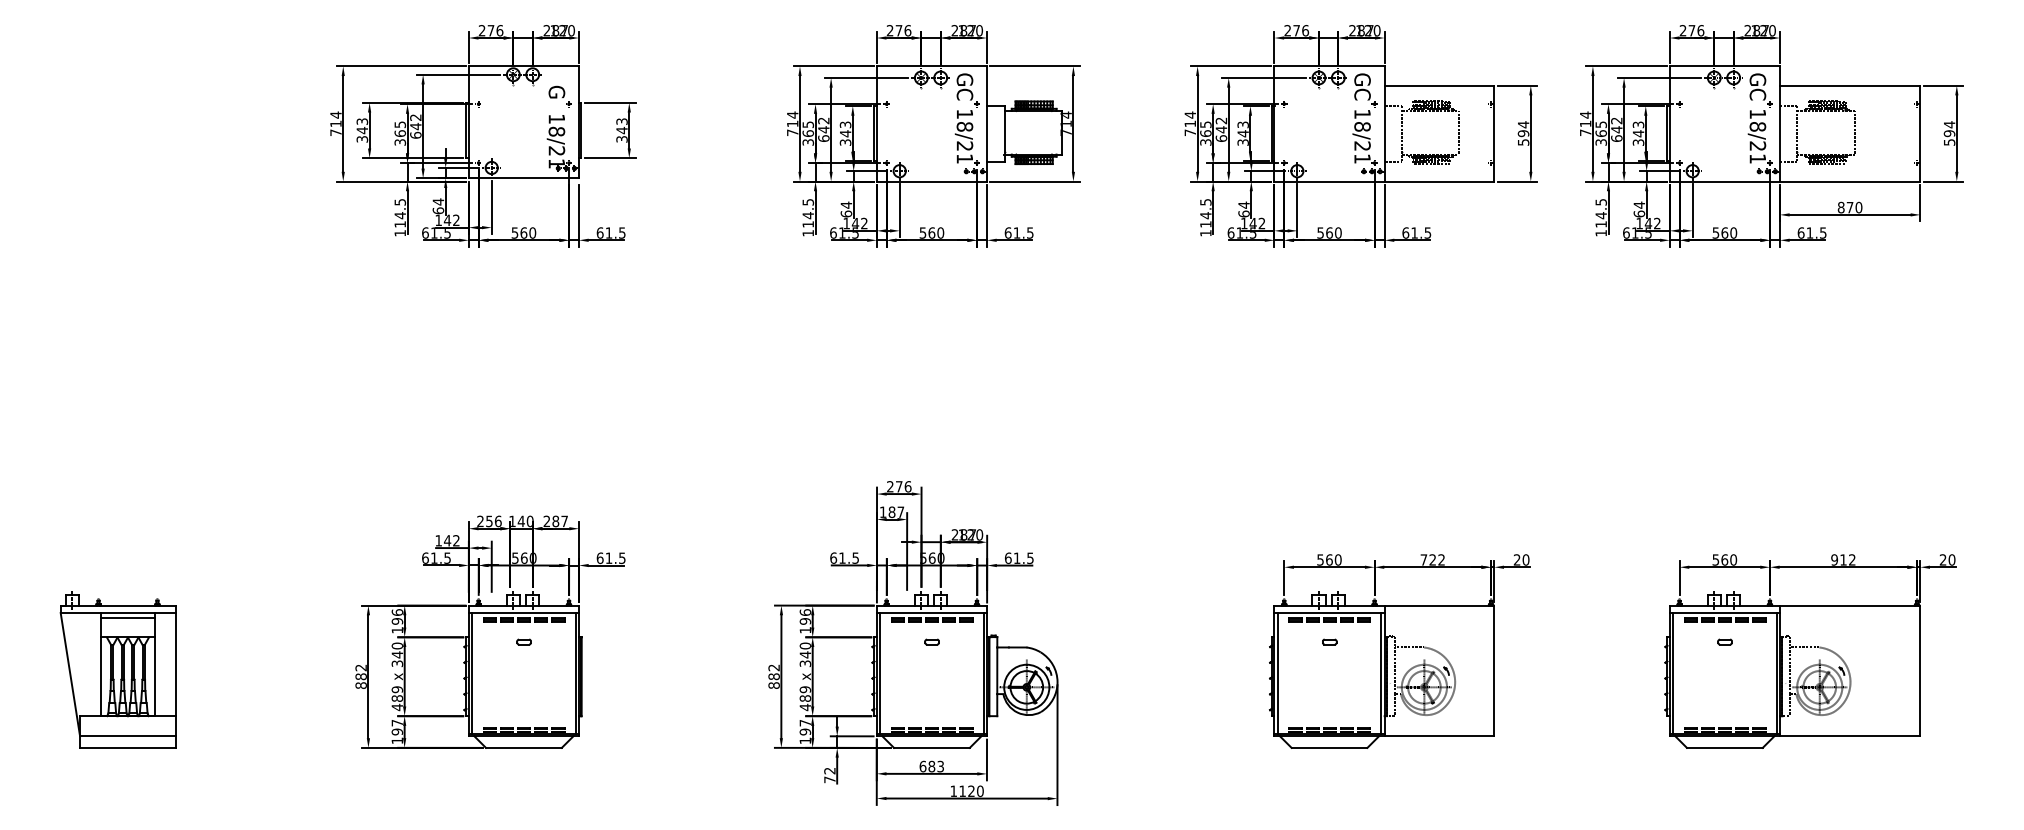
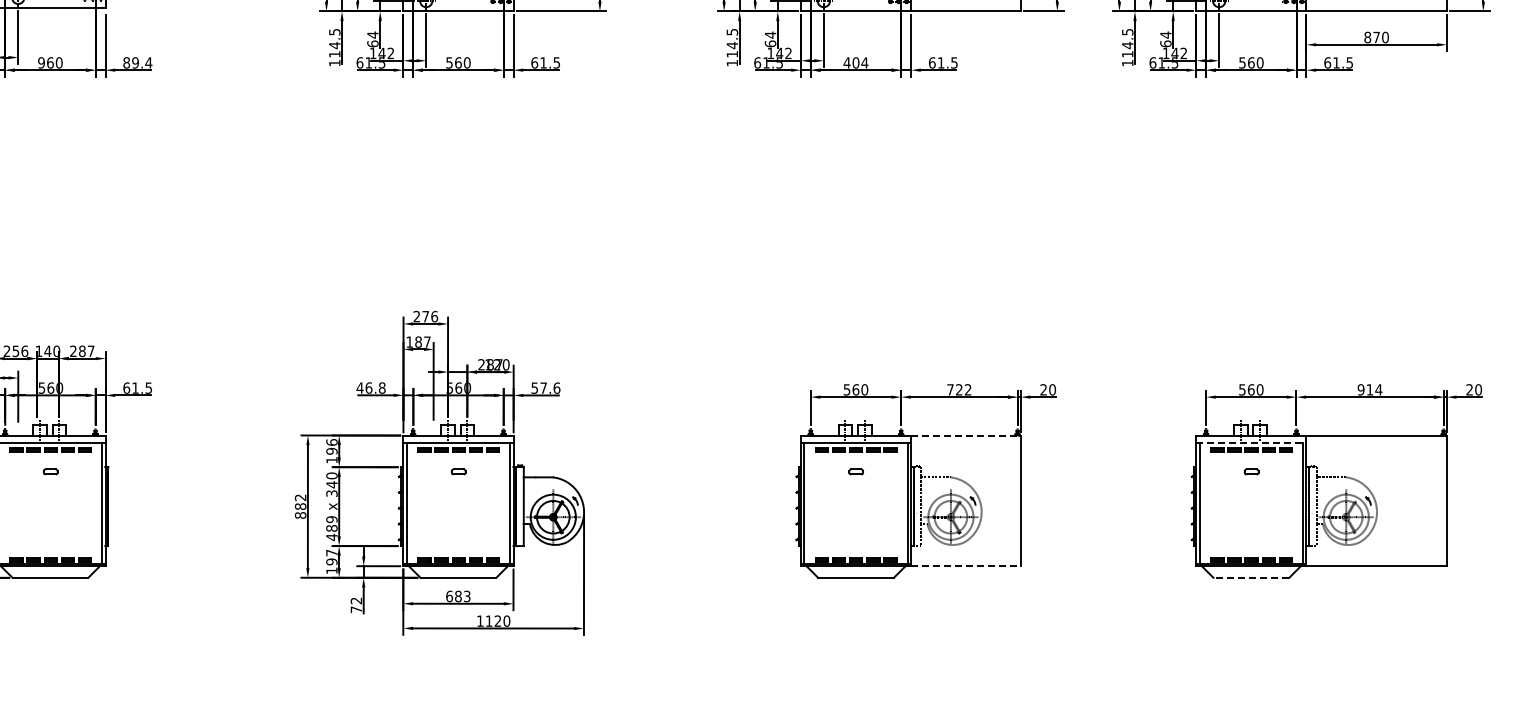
text: (514, 232) -> (41, 62), 560 -> 960
text: (610, 232) -> (137, 62), 61.5 -> 89.4
text: (1329, 232) -> (856, 62), 560 -> 404
text: (844, 557) -> (371, 387), 61.5 -> 46.8
text: (1018, 557) -> (545, 387), 61.5 -> 57.6
text: (1851, 559) -> (1378, 389), 912 -> 914
line: (1439, 605) -> (966, 435), solid -> dashed
line: (1725, 613) -> (1252, 443), solid -> dashed
line: (1439, 736) -> (966, 566), solid -> dashed
line: (1724, 747) -> (1251, 577), solid -> dashed

